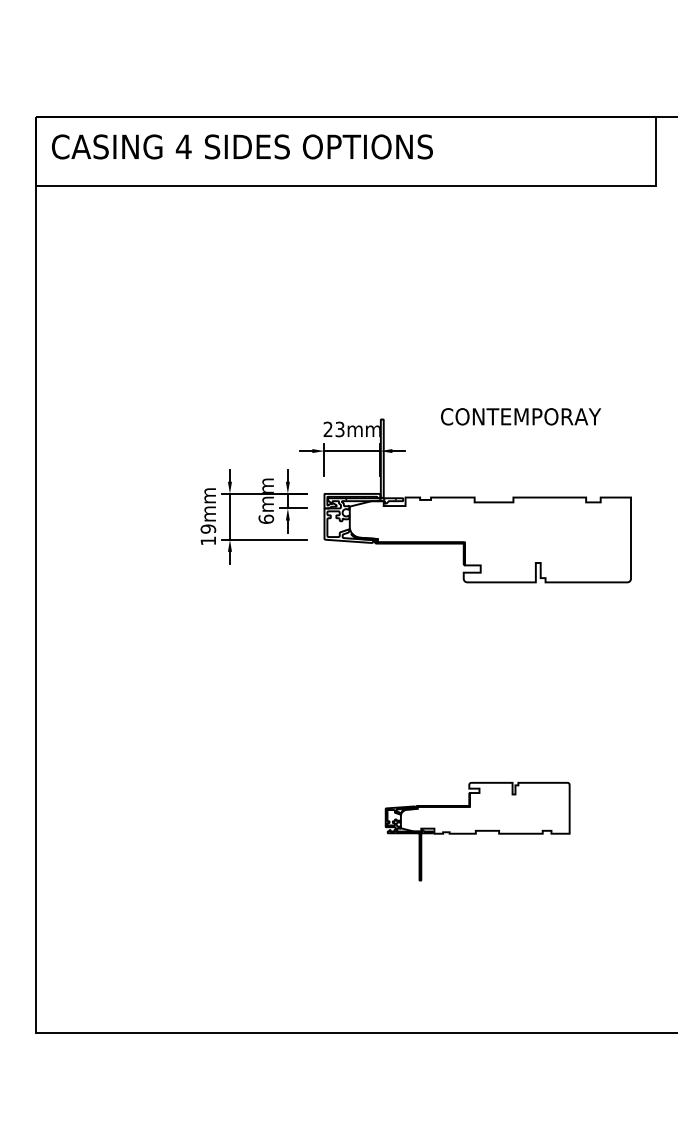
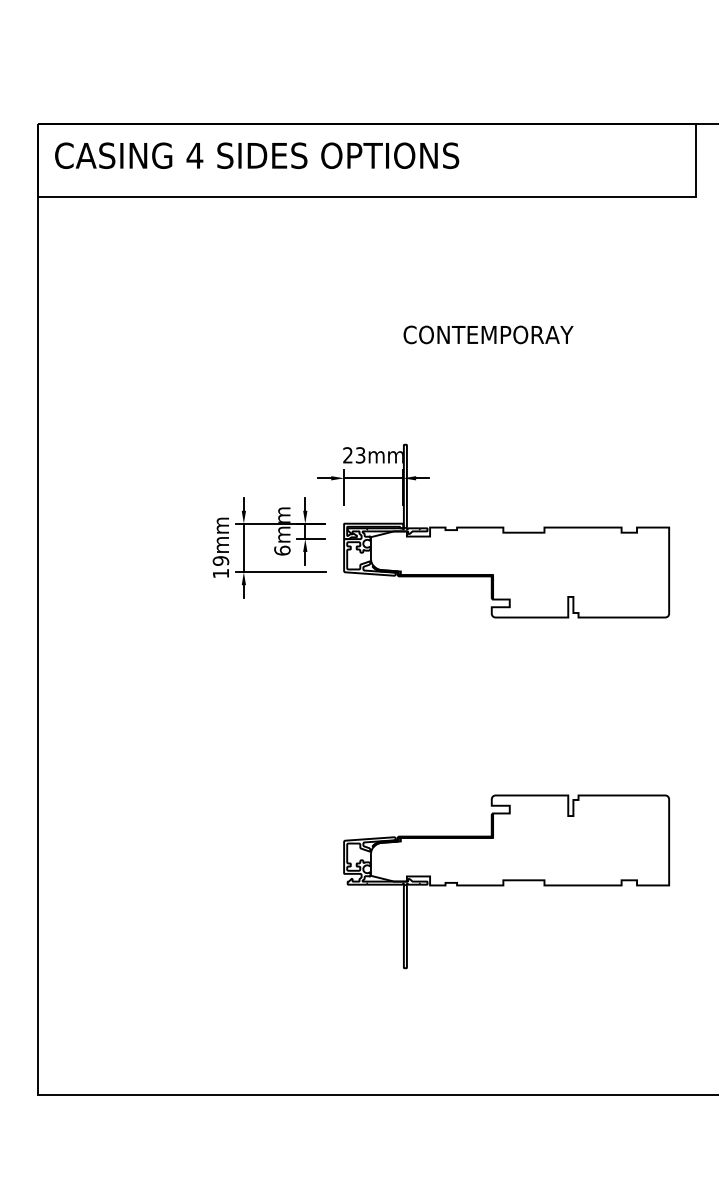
text: (520, 416) -> (488, 334), moved
part: (477, 831) -> (506, 881), size x1.67

